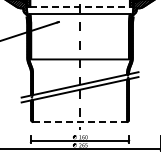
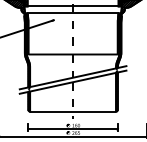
line: (80, 6) -> (73, 6), dashed -> solid
line: (80, 122) -> (73, 112), dashed -> solid

